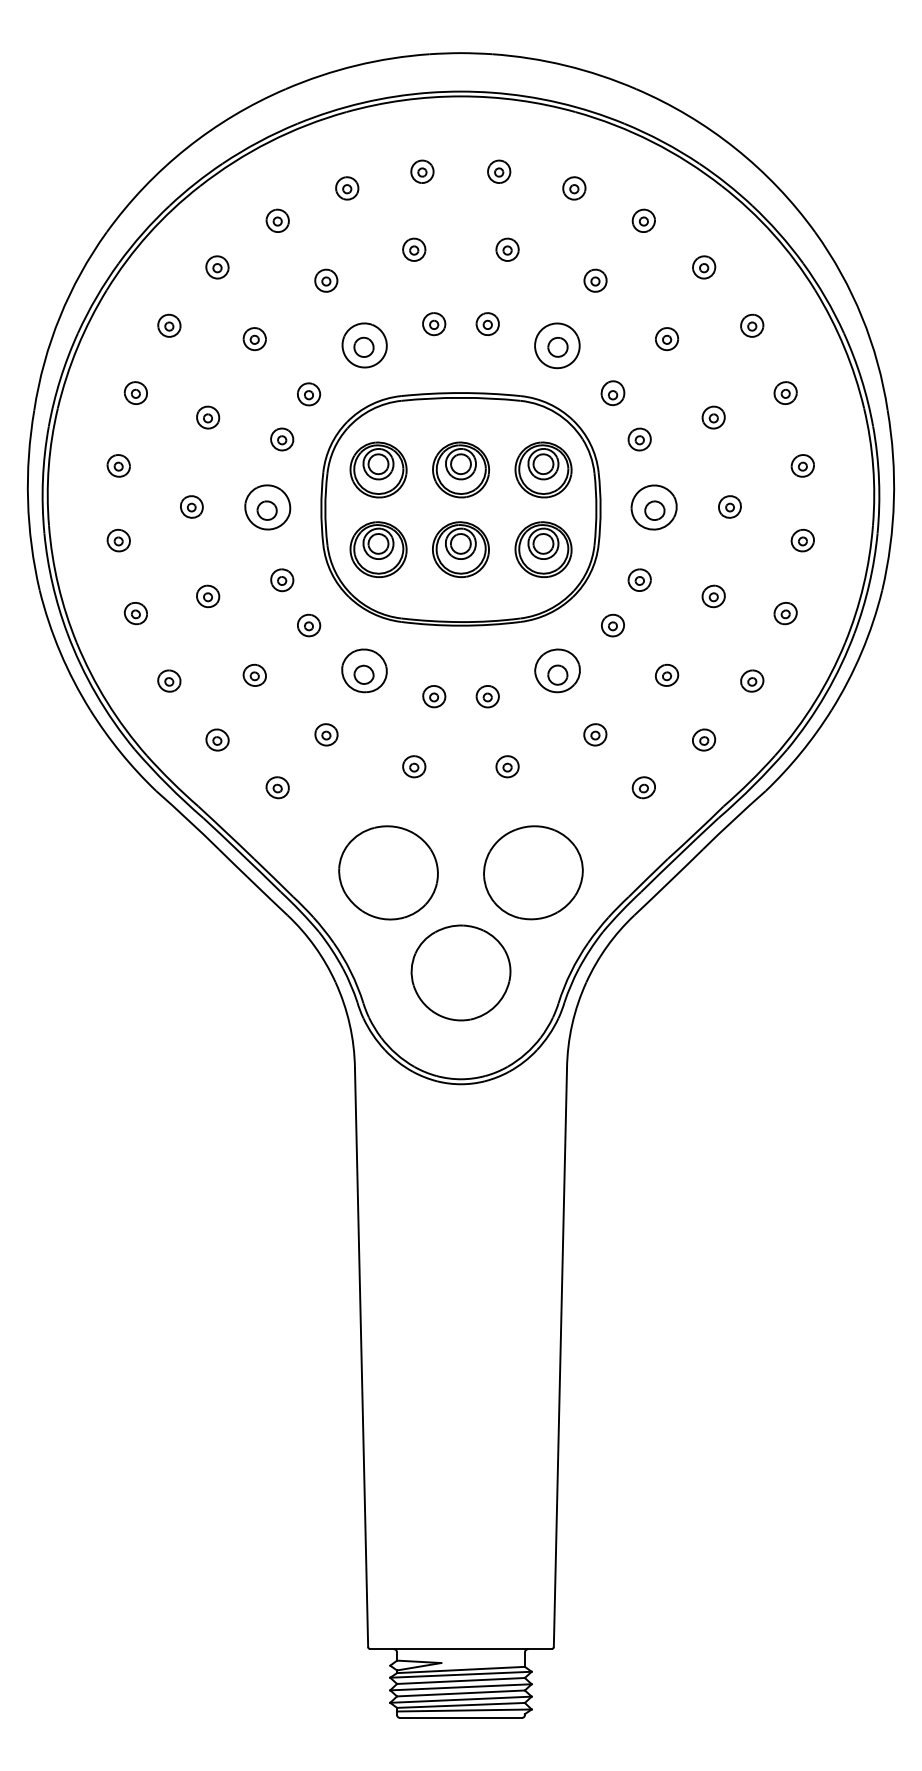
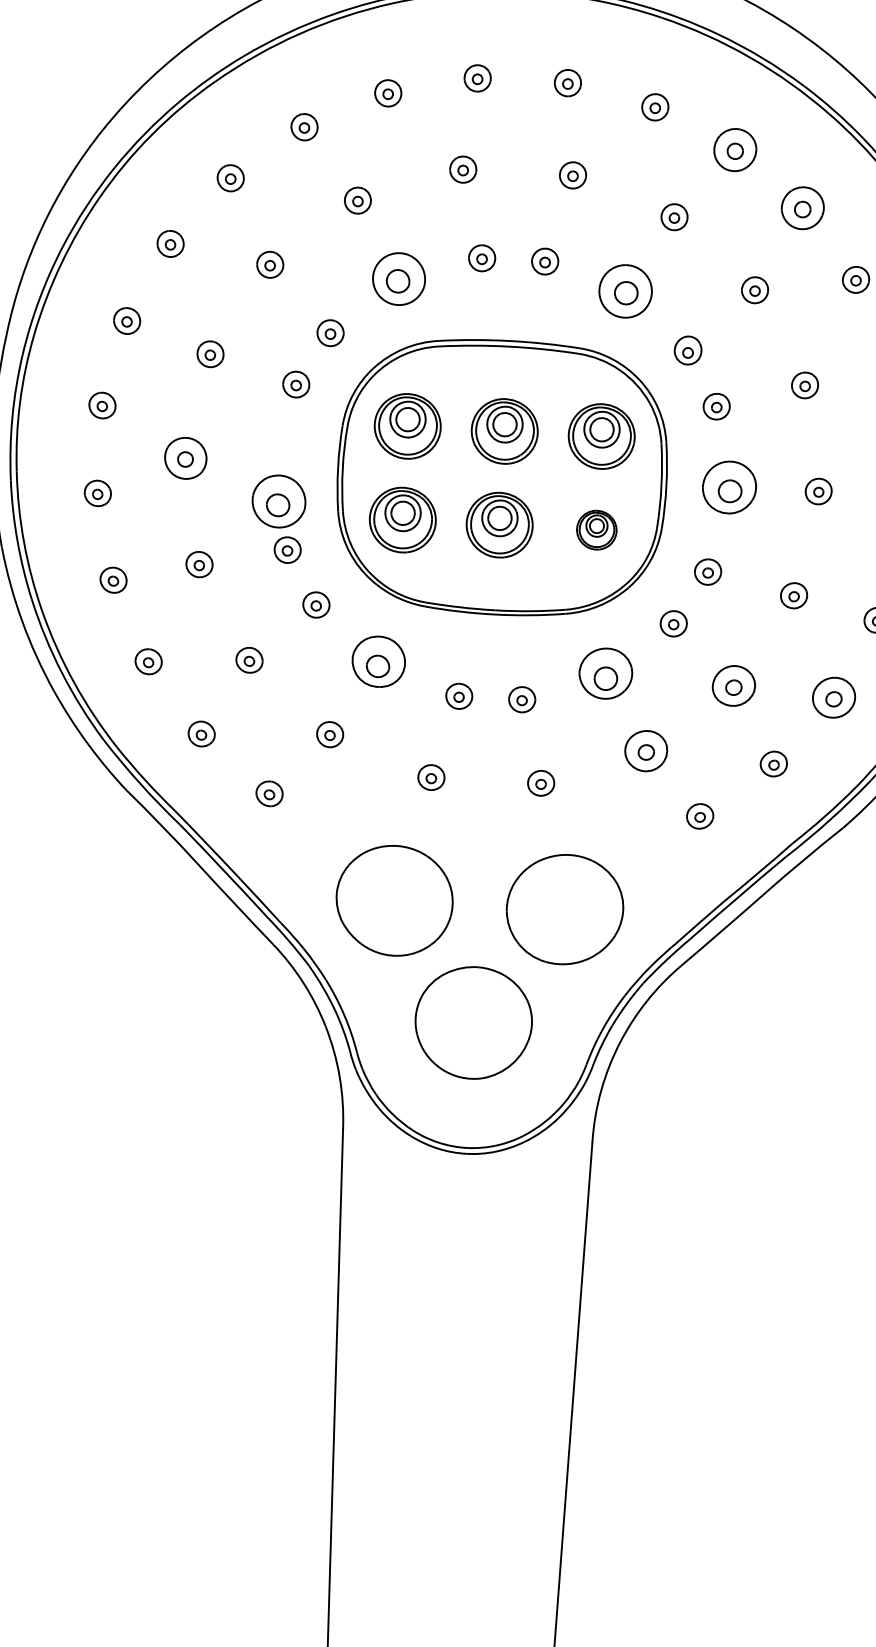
part: (643, 220) -> (734, 149), size x1.6
part: (704, 267) -> (803, 208), size x1.6
part: (191, 506) -> (185, 457), size x1.6
part: (267, 507) -> (278, 501), moved
part: (543, 549) -> (596, 530), size x0.6
part: (667, 674) -> (734, 684), size x1.6
part: (752, 680) -> (834, 696), size x1.6
part: (595, 734) -> (646, 750), size x1.6

